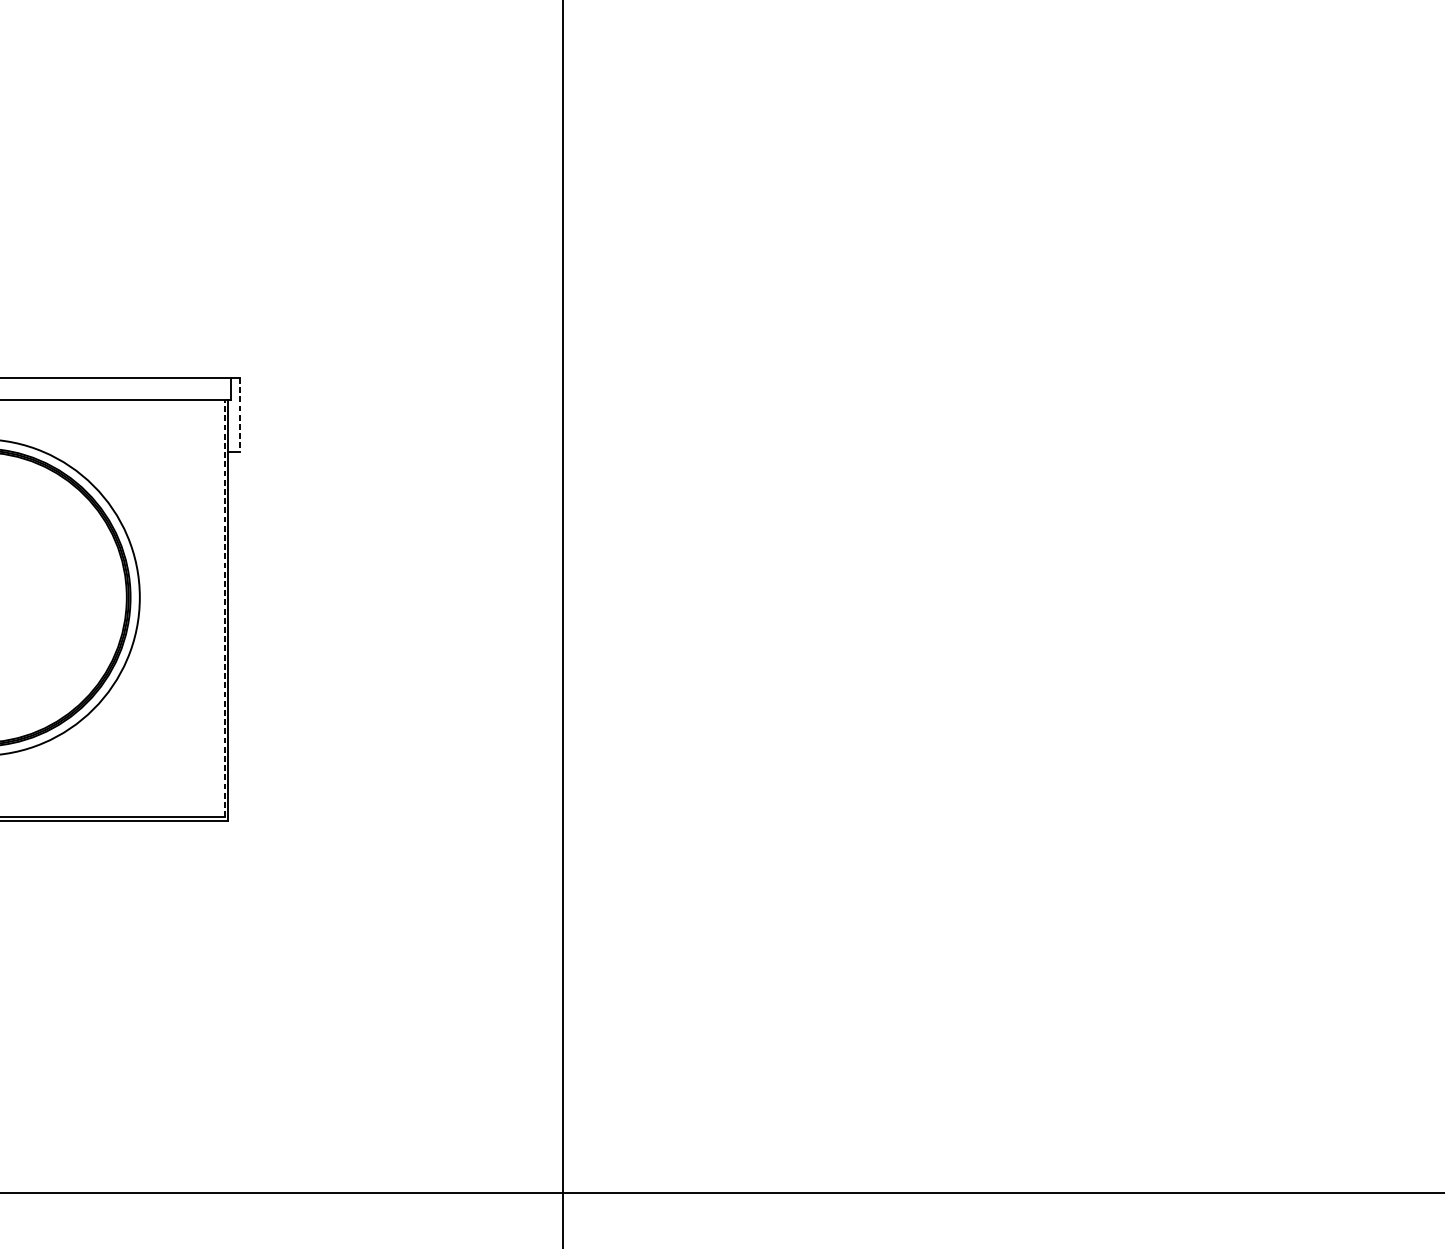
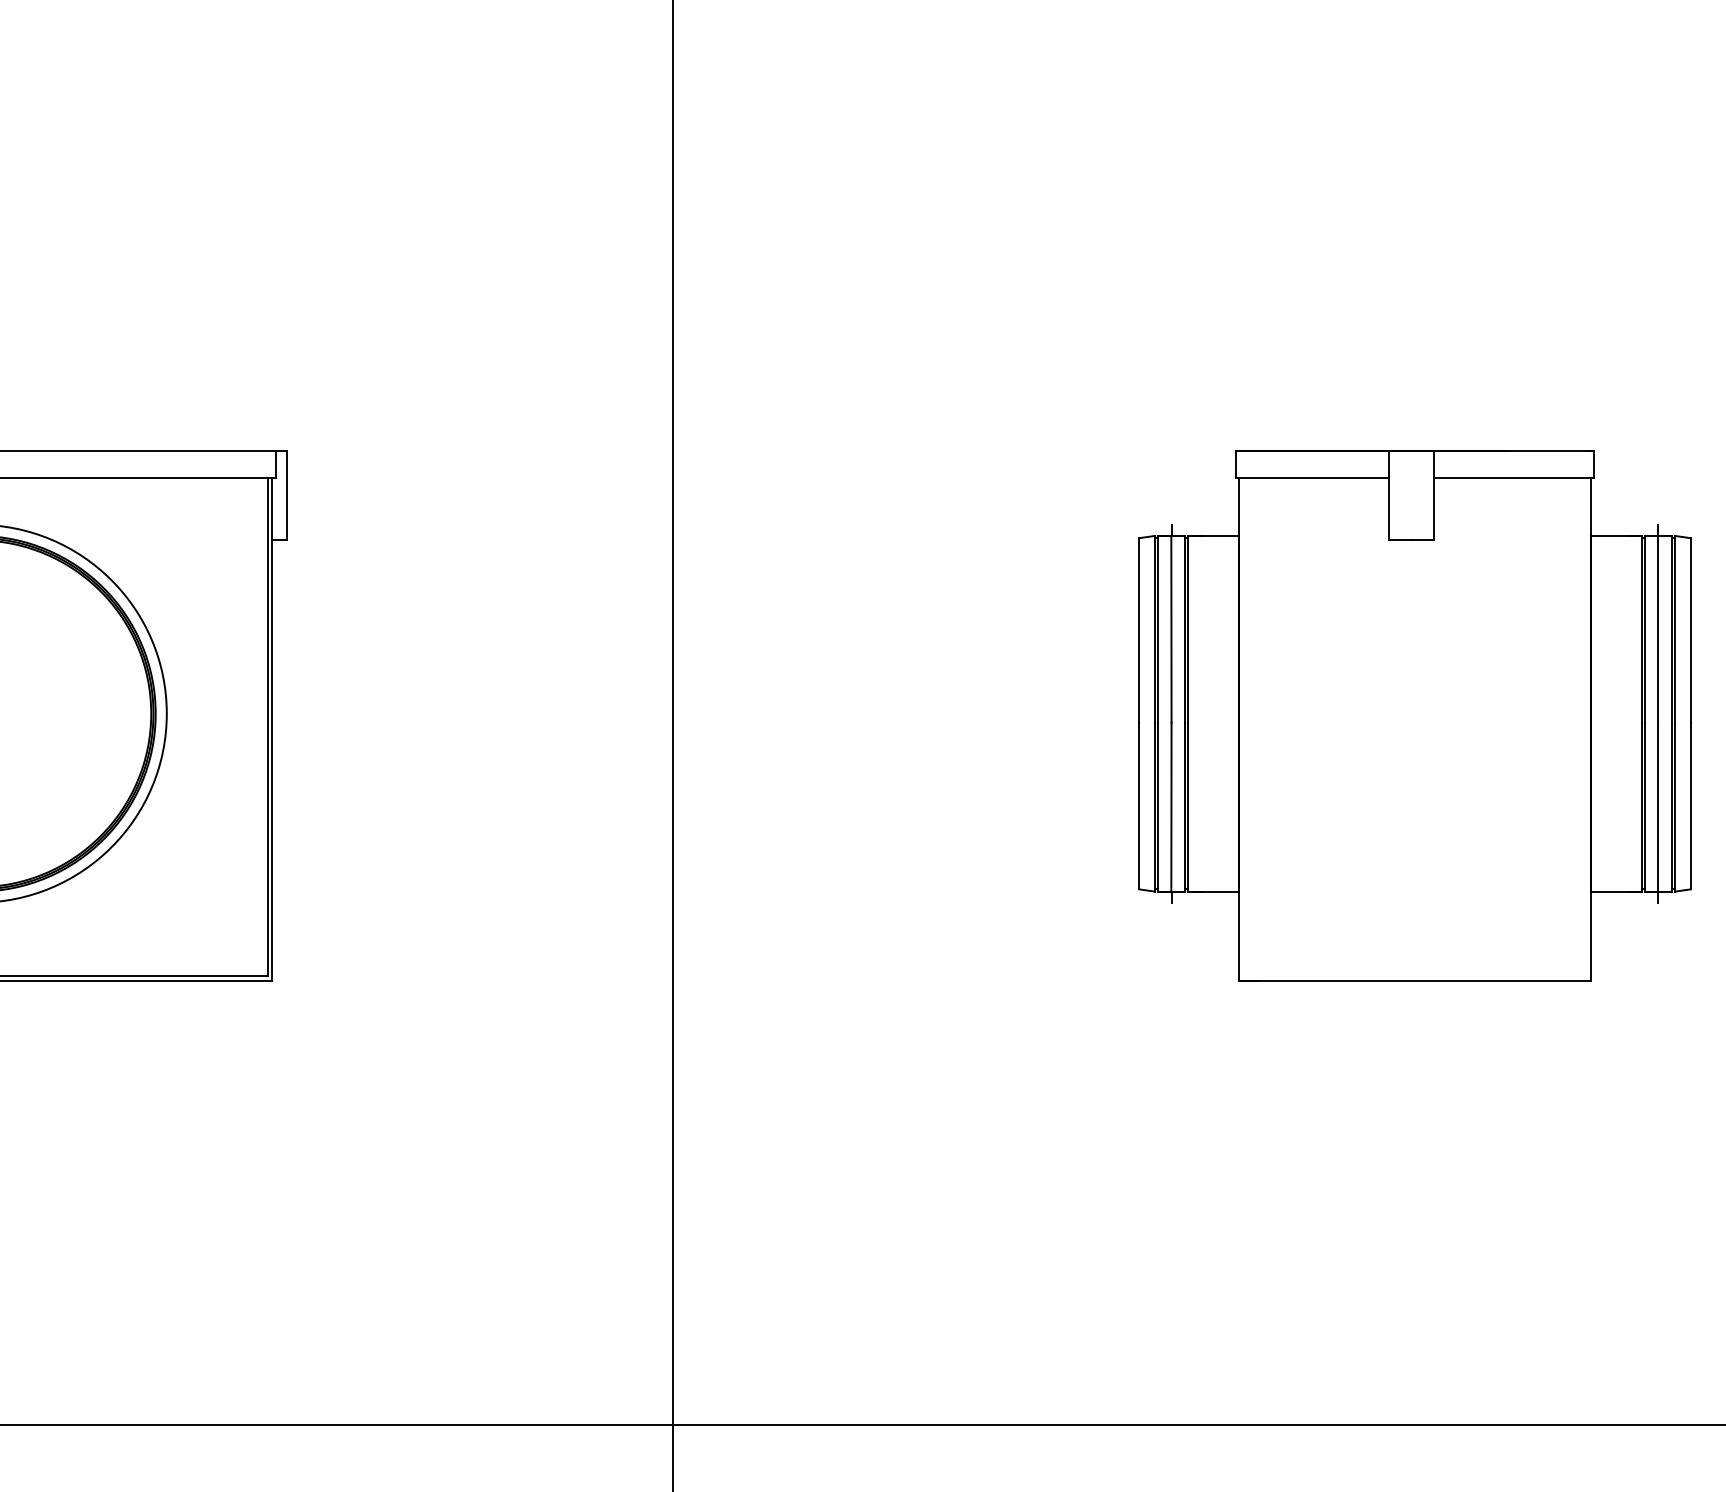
line: (240, 415) -> (286, 496), dashed -> solid
part: (1184, 598) -> (1414, 715), added
line: (224, 609) -> (267, 727), dashed -> solid

